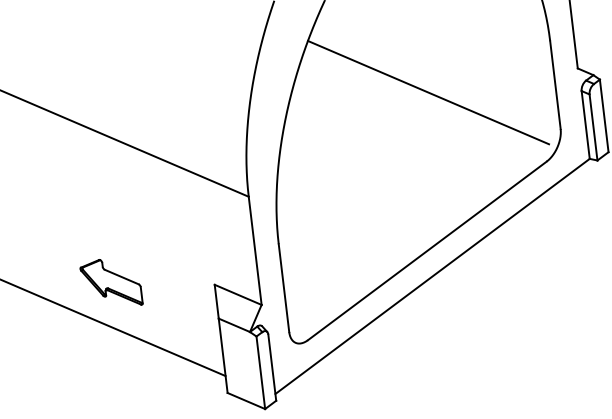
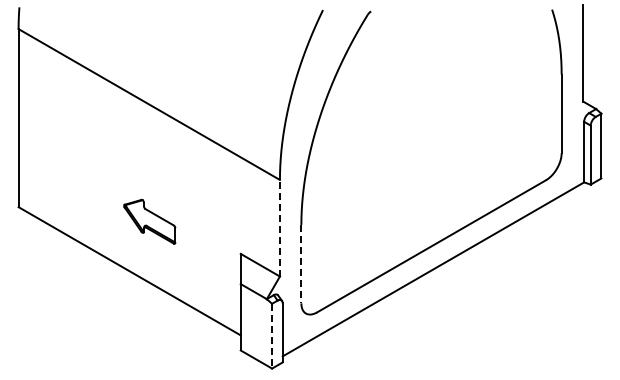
line: (427, 93) -> (448, 107), removed
line: (254, 250) -> (279, 227), solid -> dashed
part: (110, 283) -> (149, 221), moved
line: (284, 288) -> (301, 264), solid -> dashed
line: (261, 373) -> (272, 336), solid -> dashed

